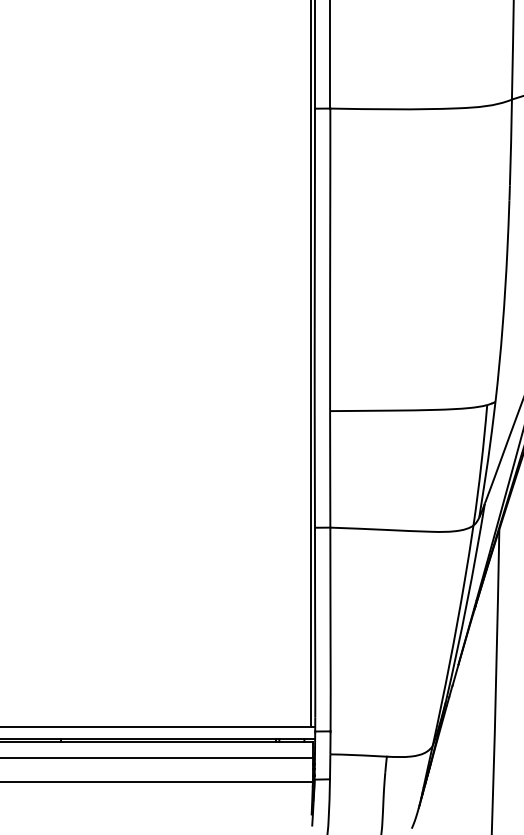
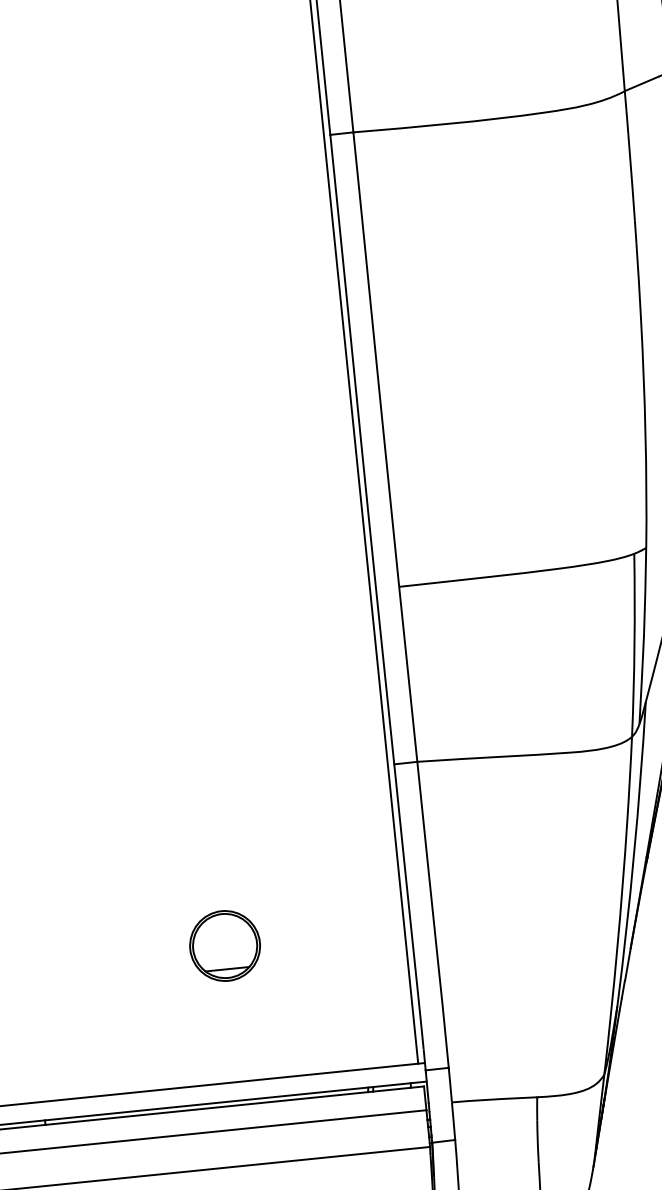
part: (191, 636) -> (225, 946), added

